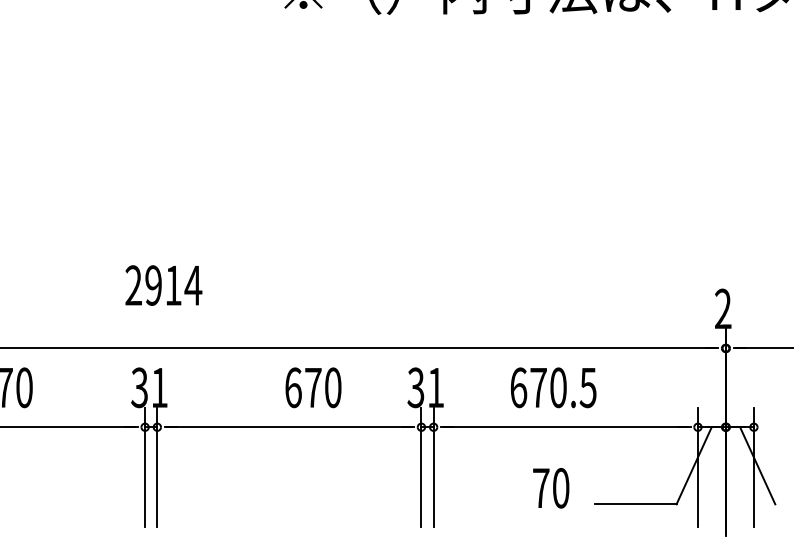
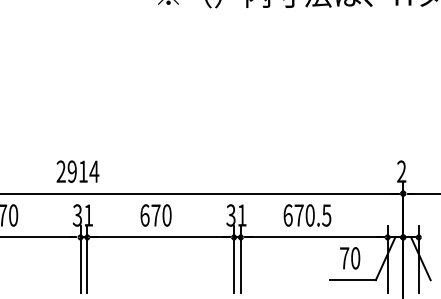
text: (162, 285) -> (77, 171), moved
text: (312, 387) -> (155, 215), moved
text: (551, 488) -> (350, 258), moved

